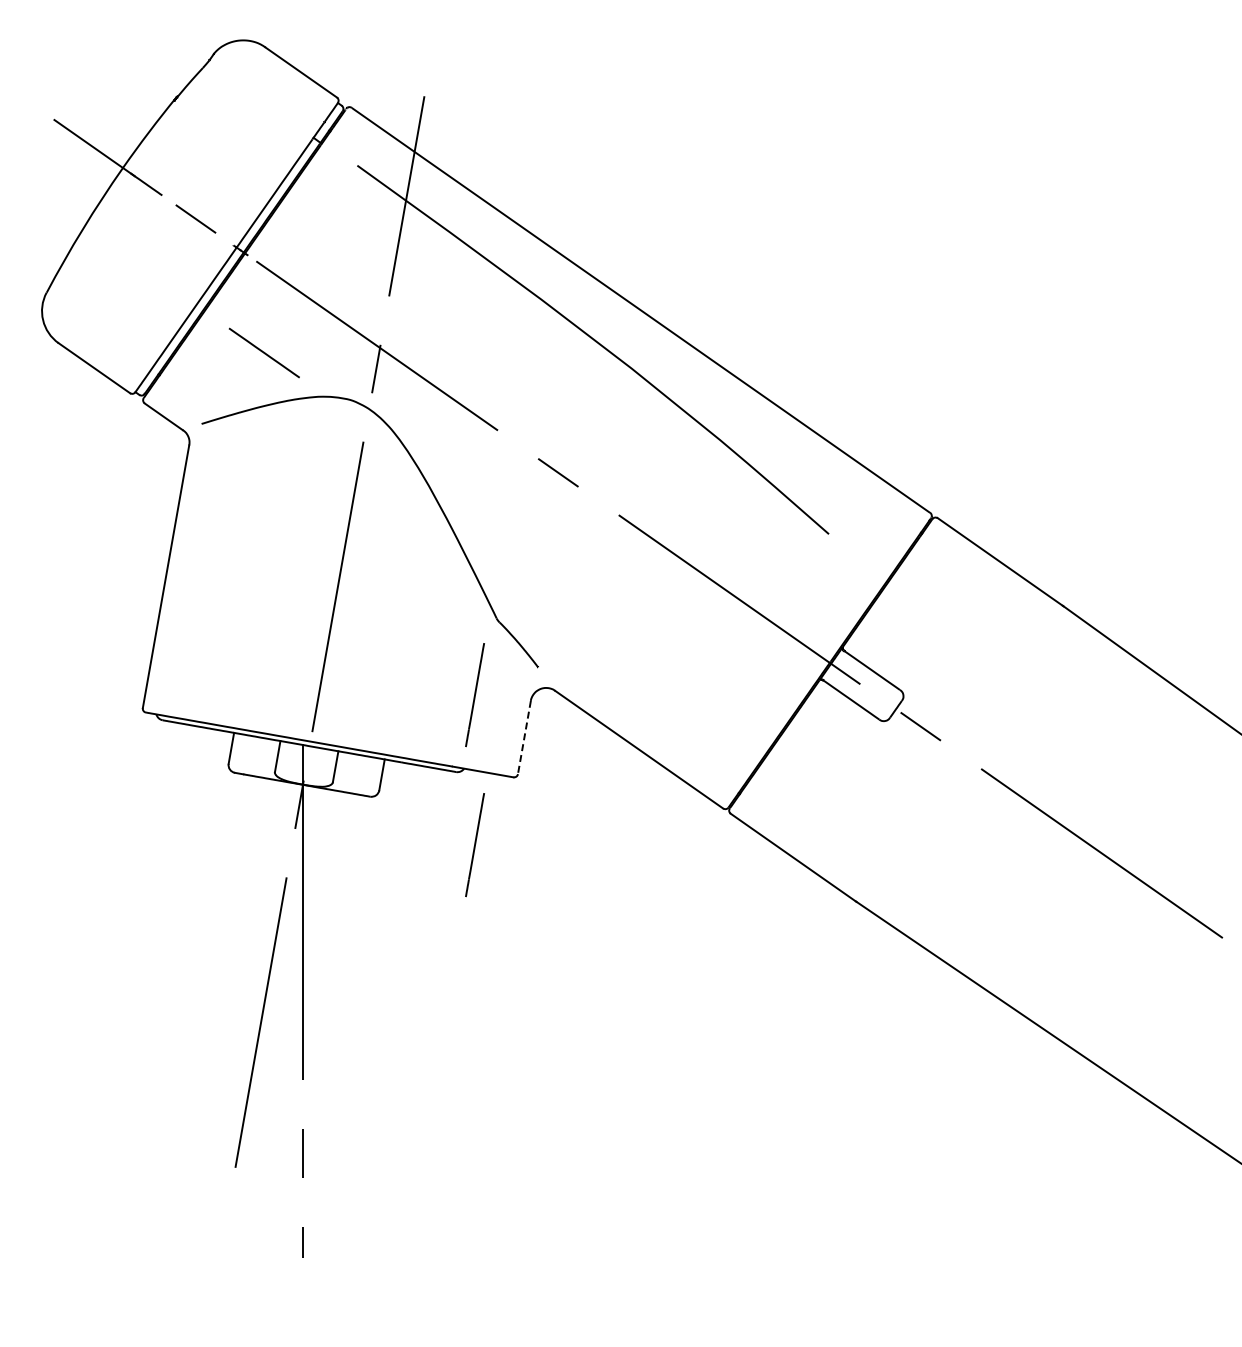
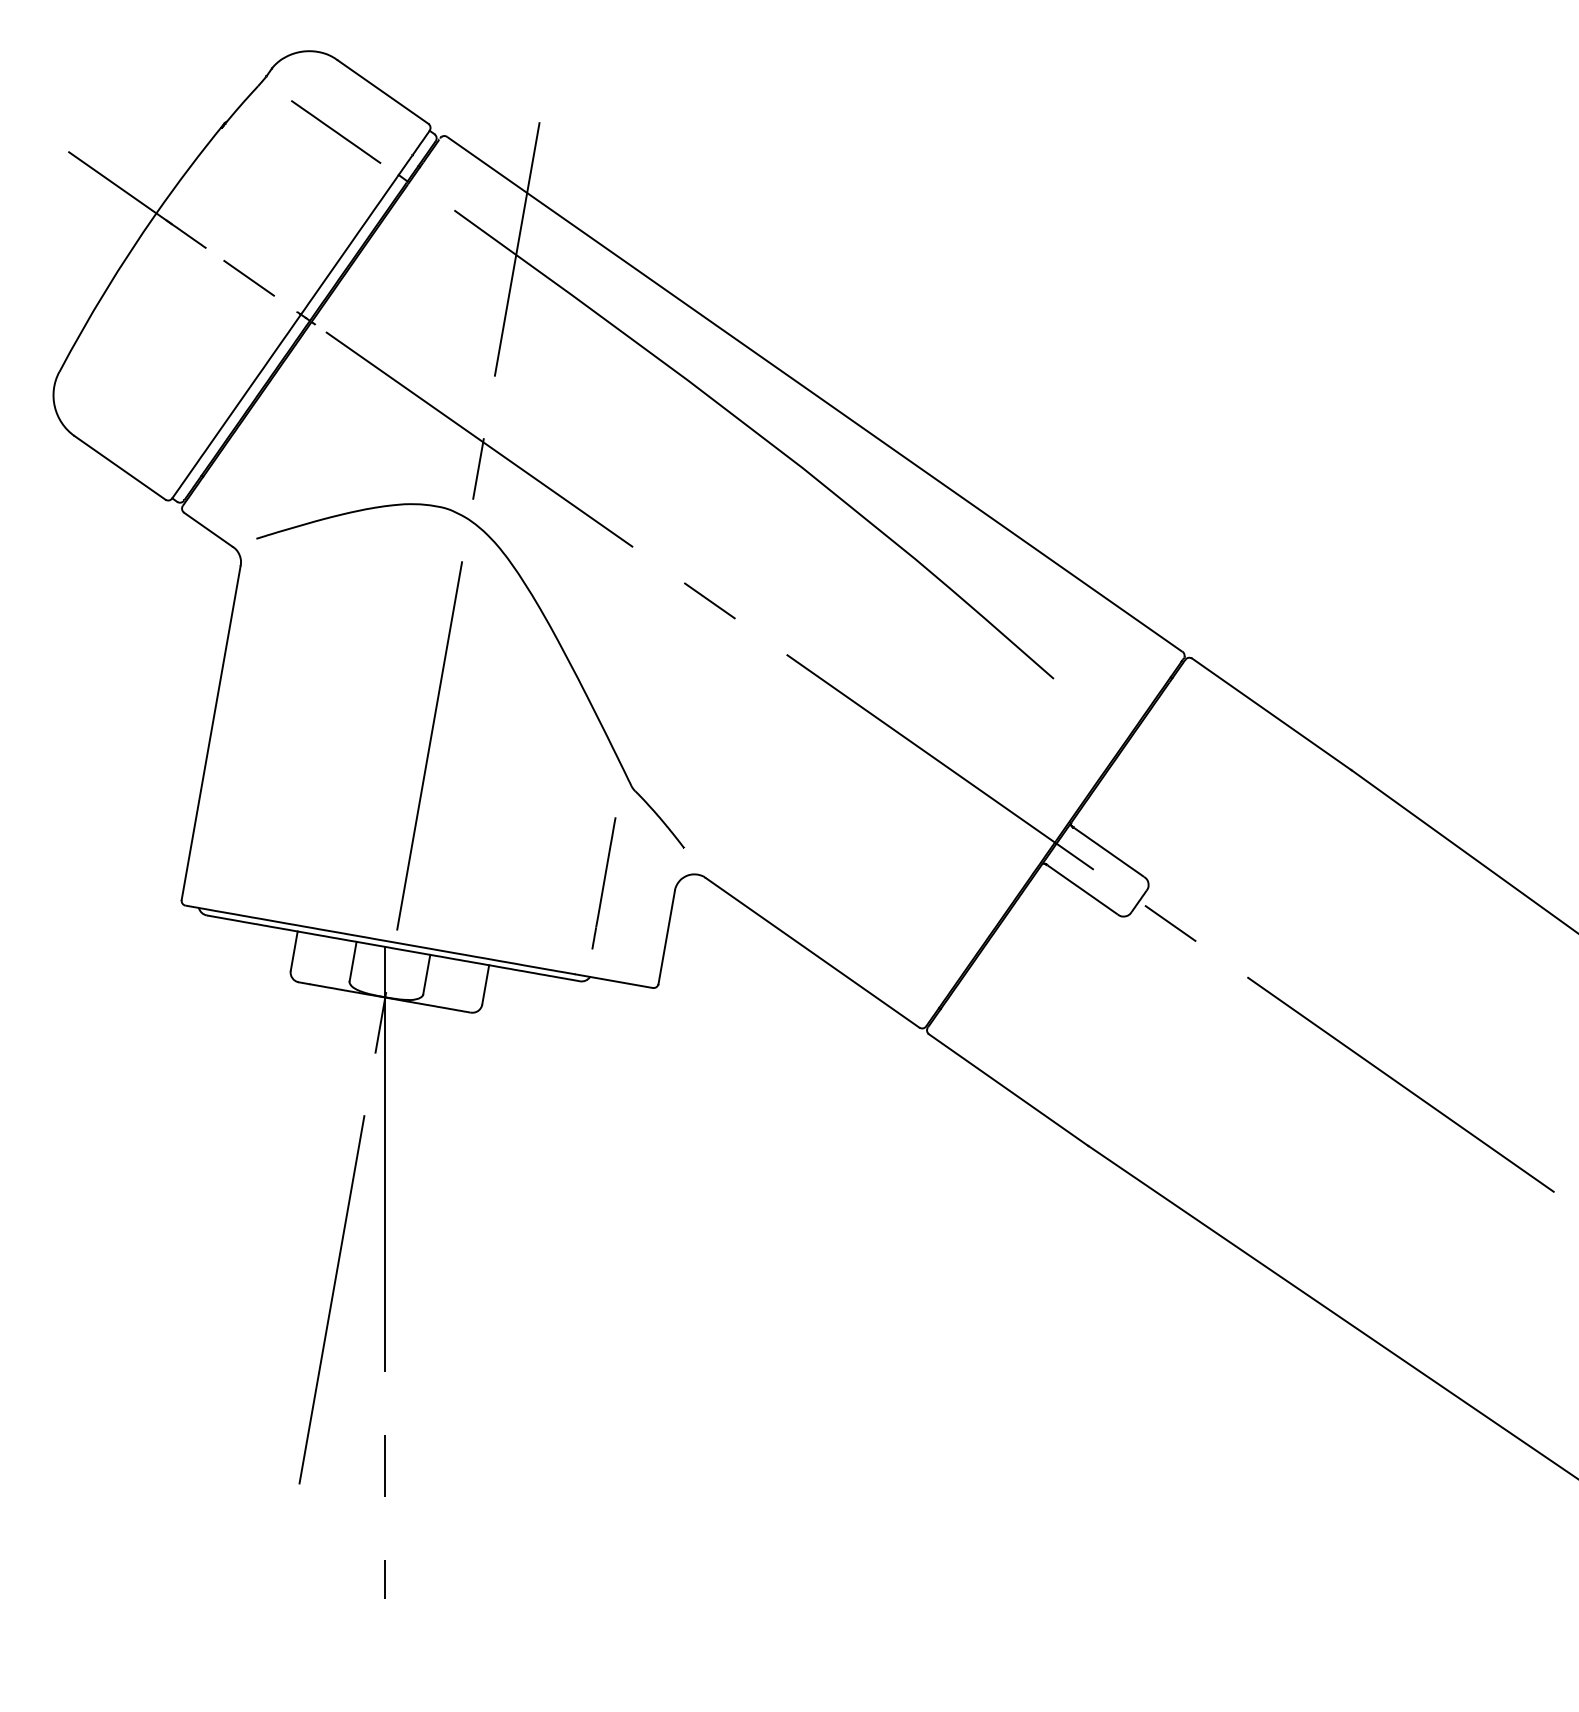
line: (263, 352) -> (335, 131), moved
line: (524, 738) -> (666, 938), dashed -> solid
line: (474, 845) -> (603, 1074), removed

